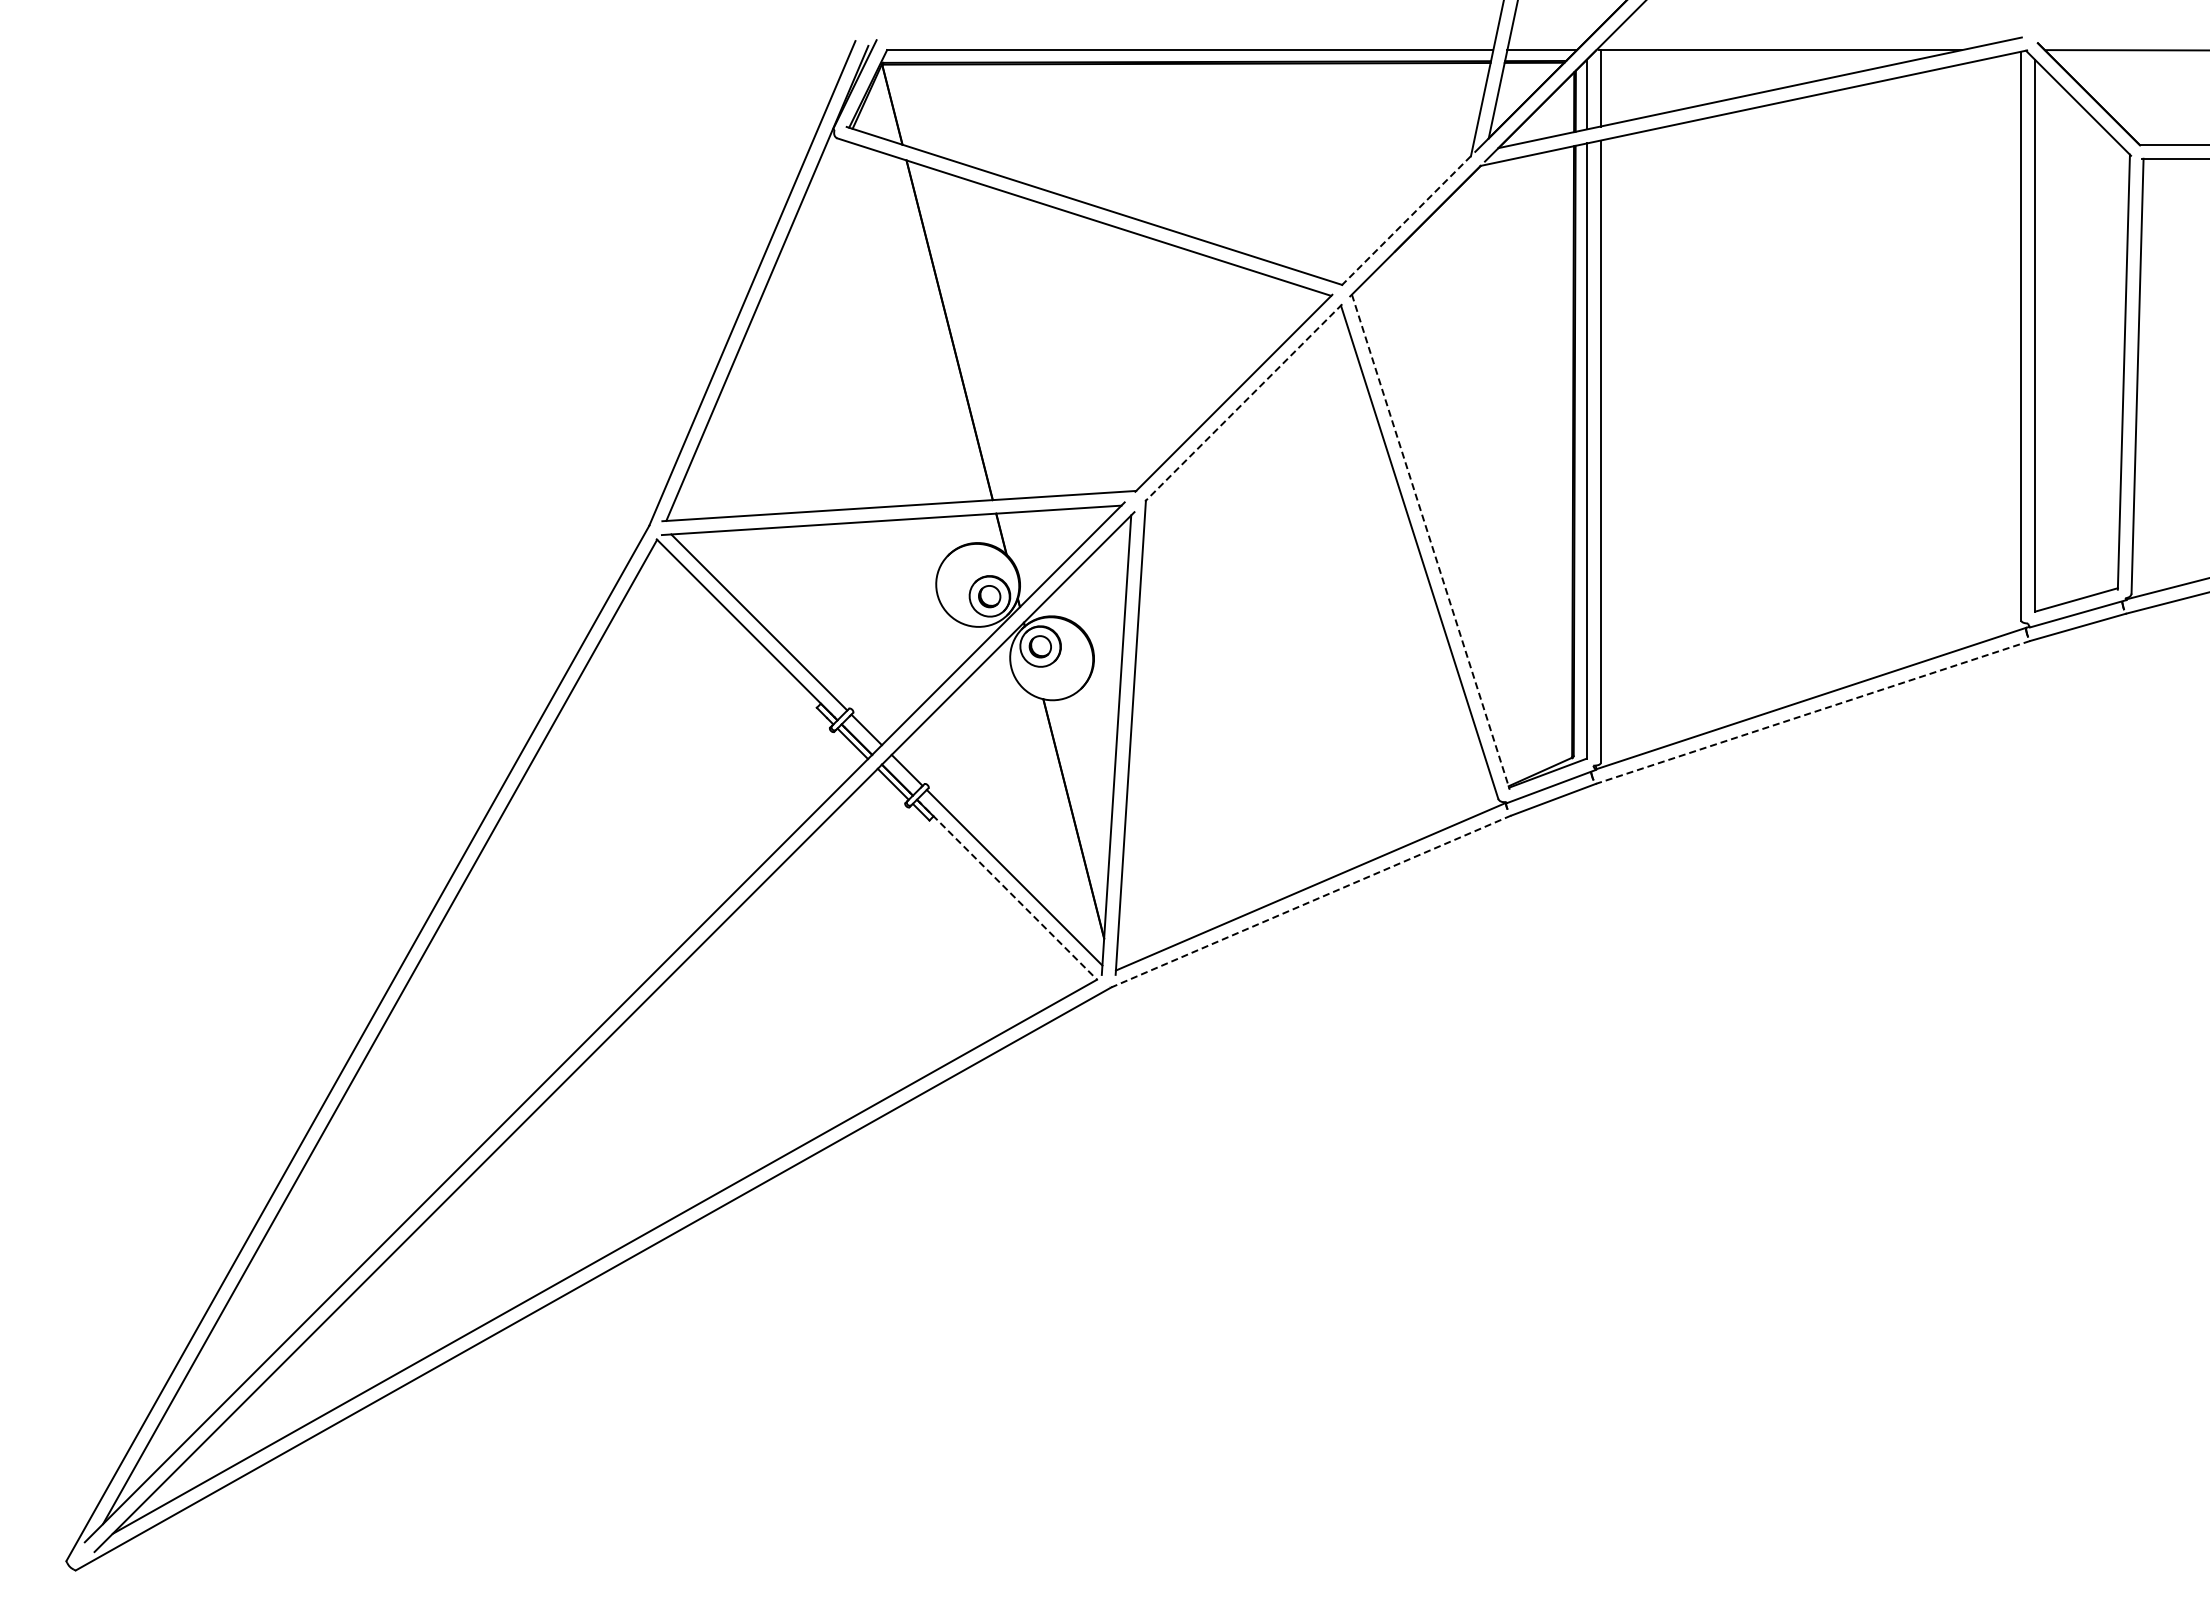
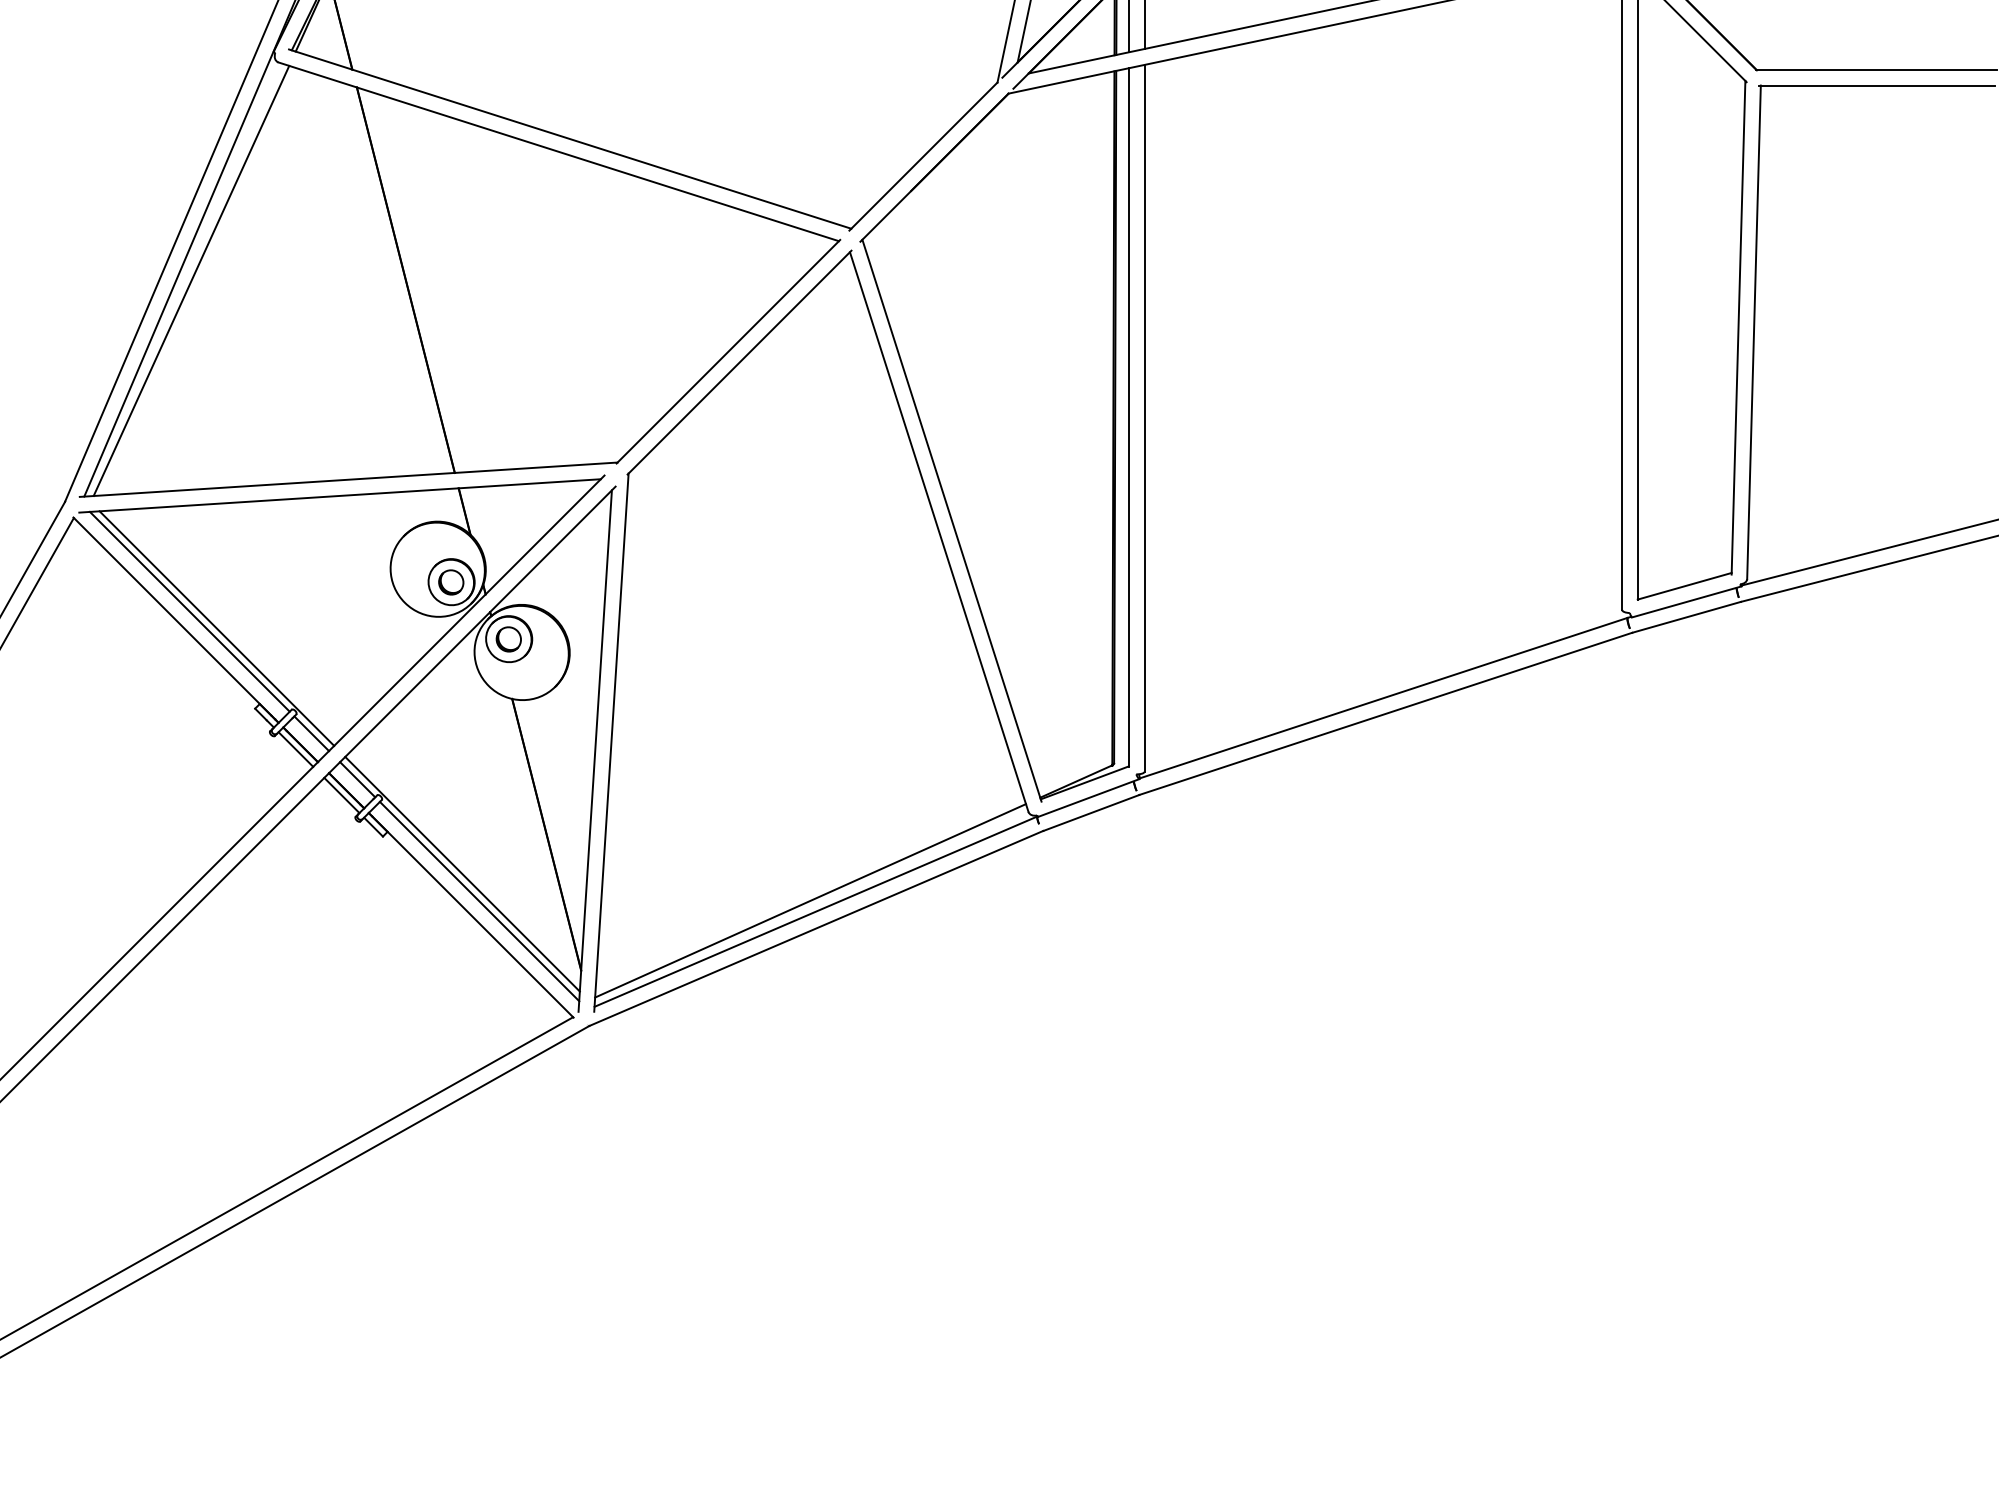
line: (1405, 221) -> (923, 156), dashed -> solid
line: (760, 330) -> (191, 280), added
line: (1243, 403) -> (739, 363), dashed -> solid
line: (1430, 542) -> (951, 521), dashed -> solid
line: (782, 636) -> (216, 627), added
line: (1813, 712) -> (1386, 713), dashed -> solid
line: (999, 853) -> (462, 874), added
line: (1306, 876) -> (810, 900), added
line: (1007, 889) -> (471, 914), dashed -> solid
line: (1311, 901) -> (816, 928), dashed -> solid

